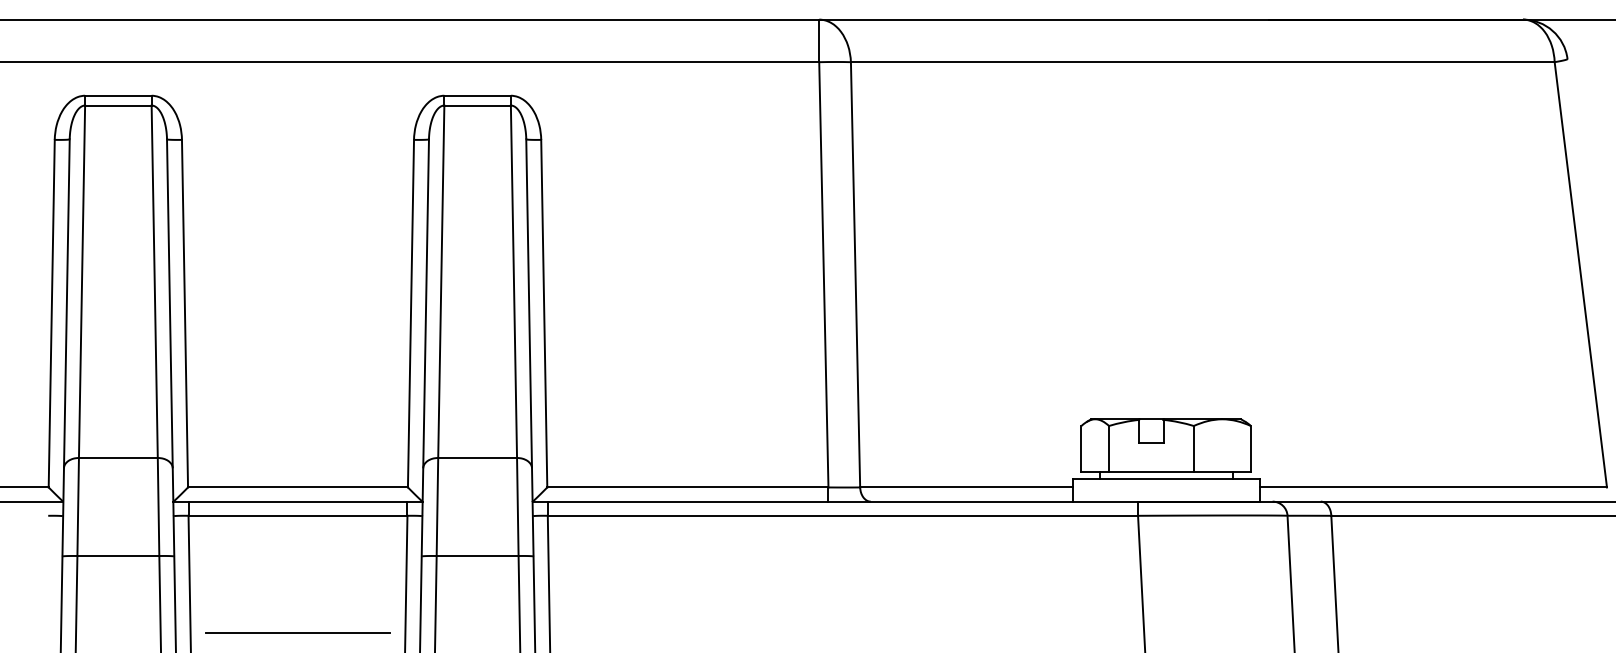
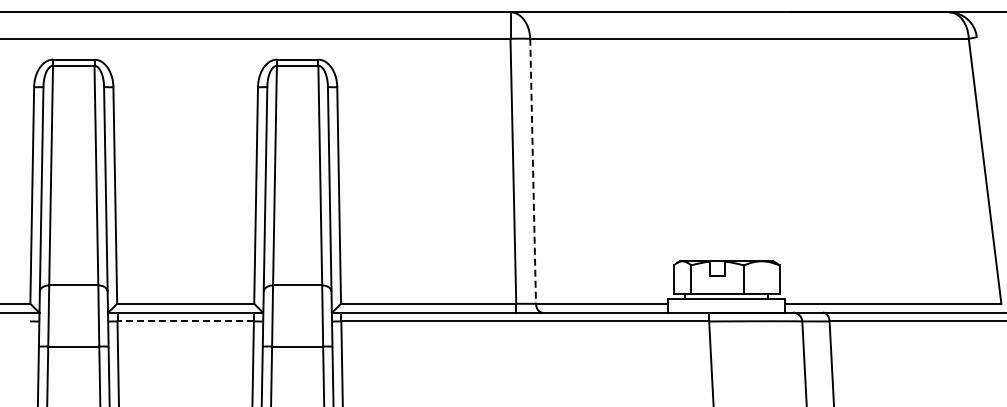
line: (856, 275) -> (533, 171), solid -> dashed
line: (297, 515) -> (185, 321), solid -> dashed
line: (297, 633) -> (185, 394), removed

